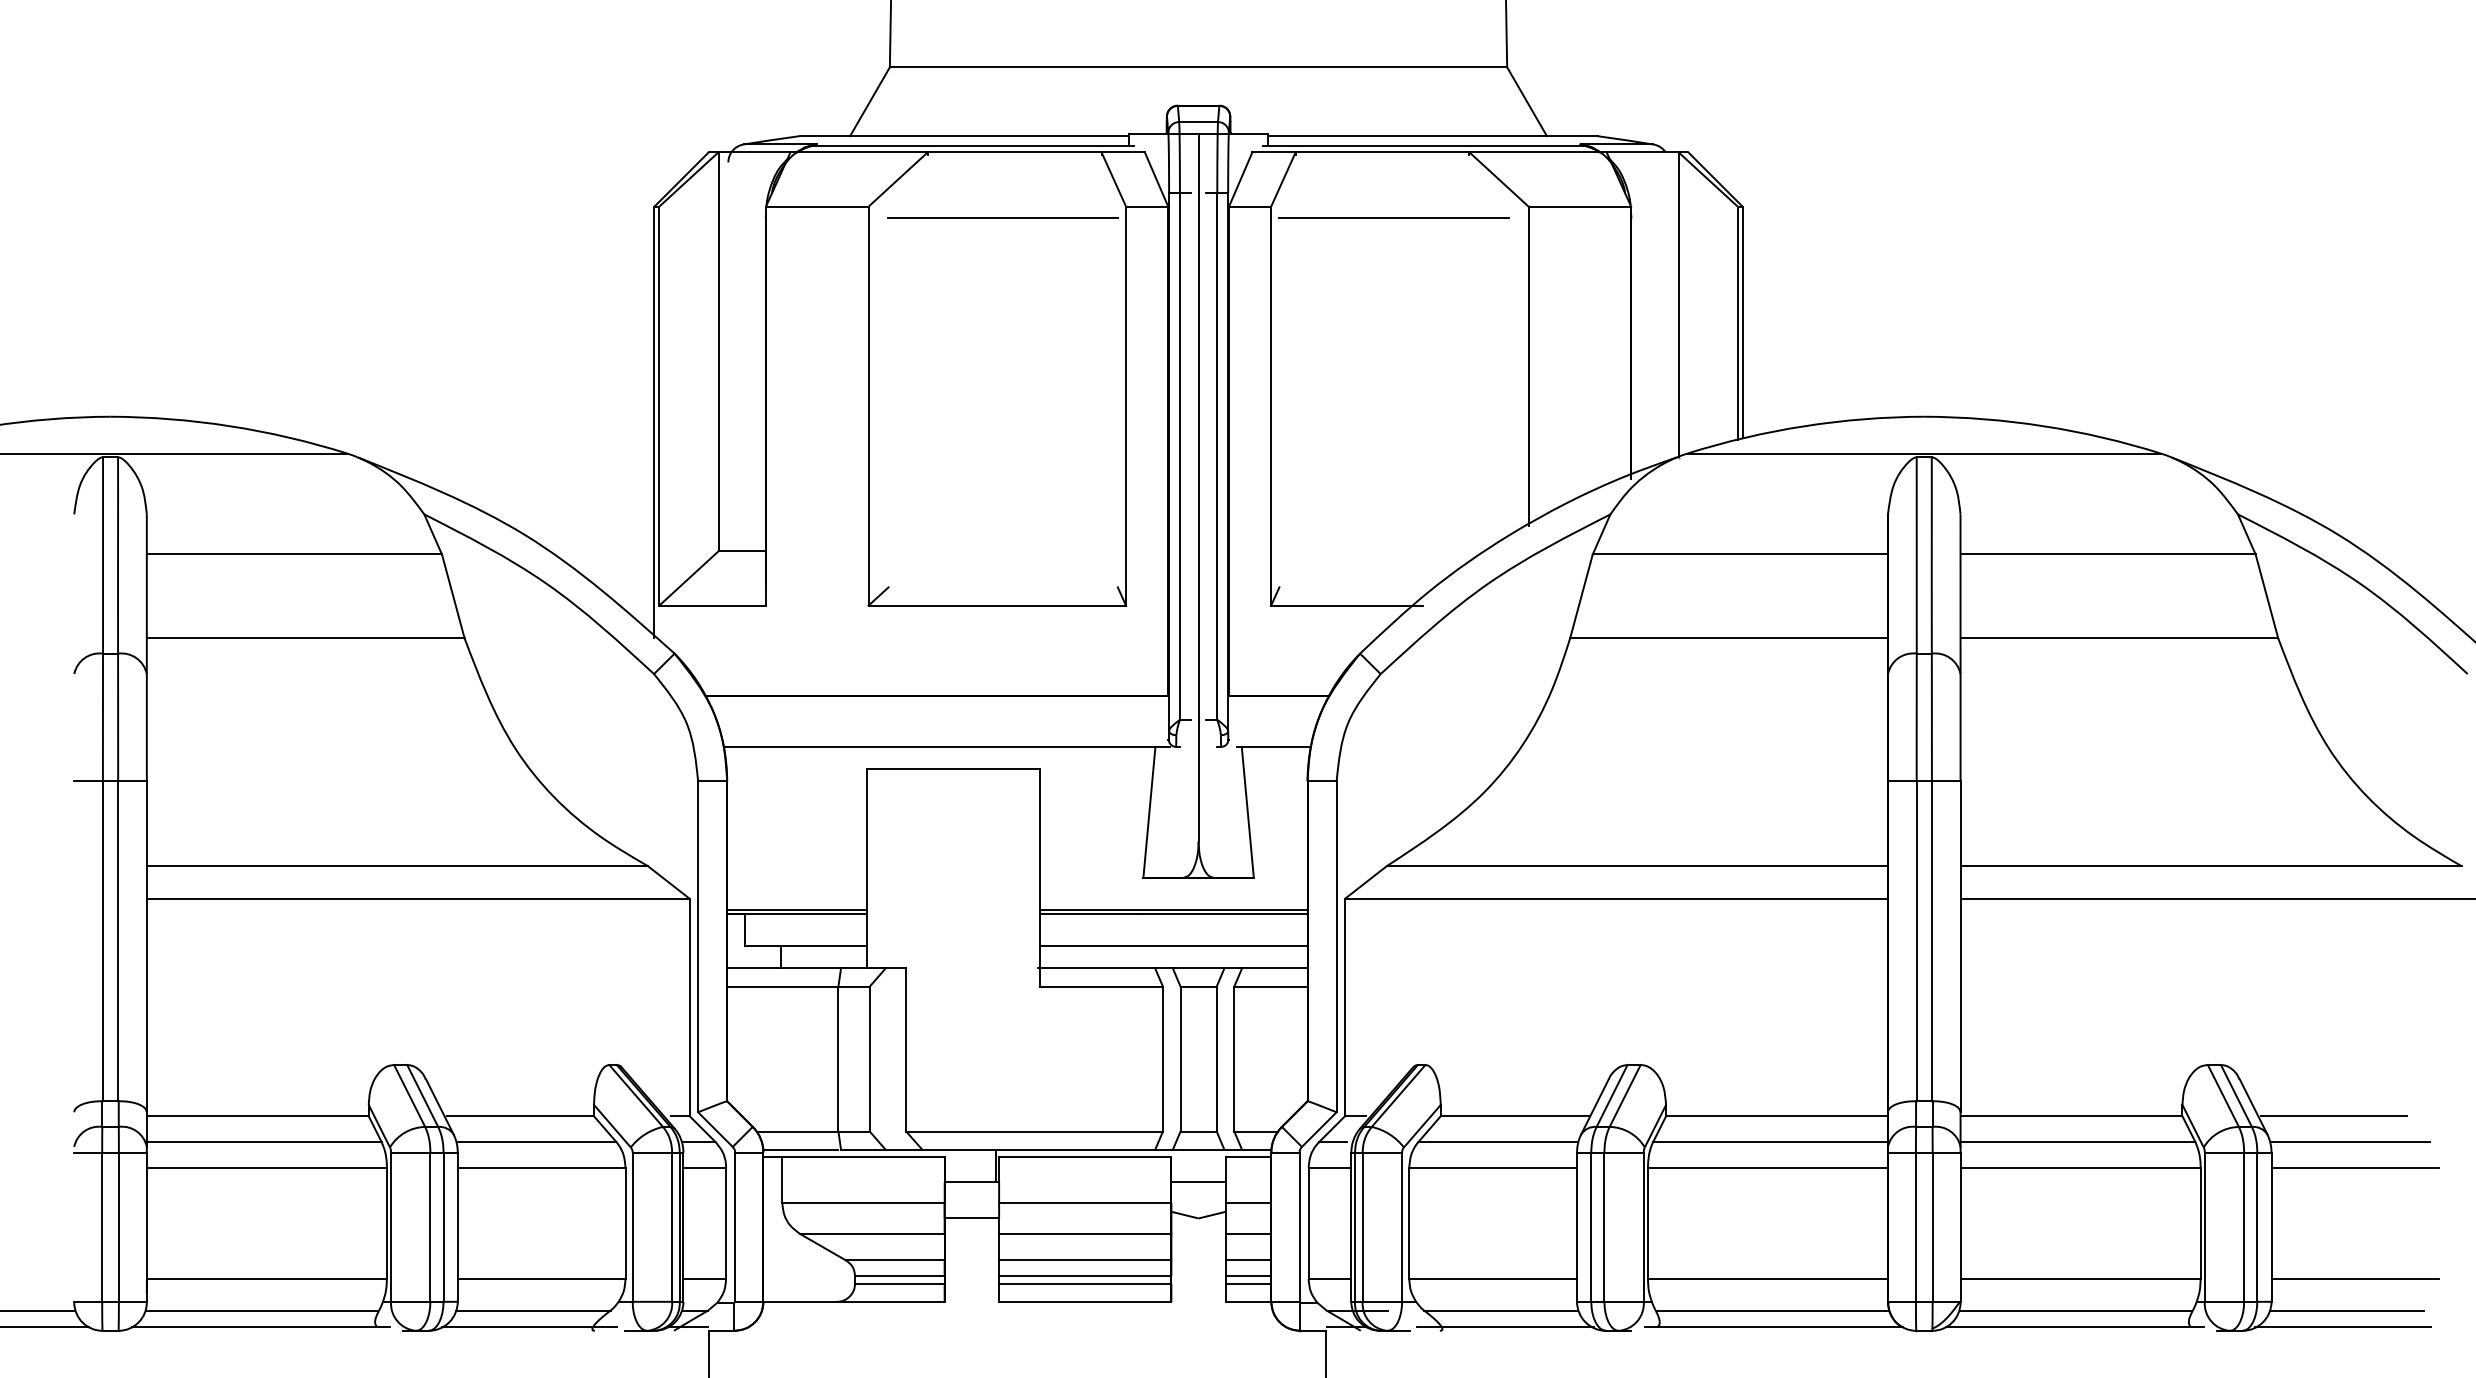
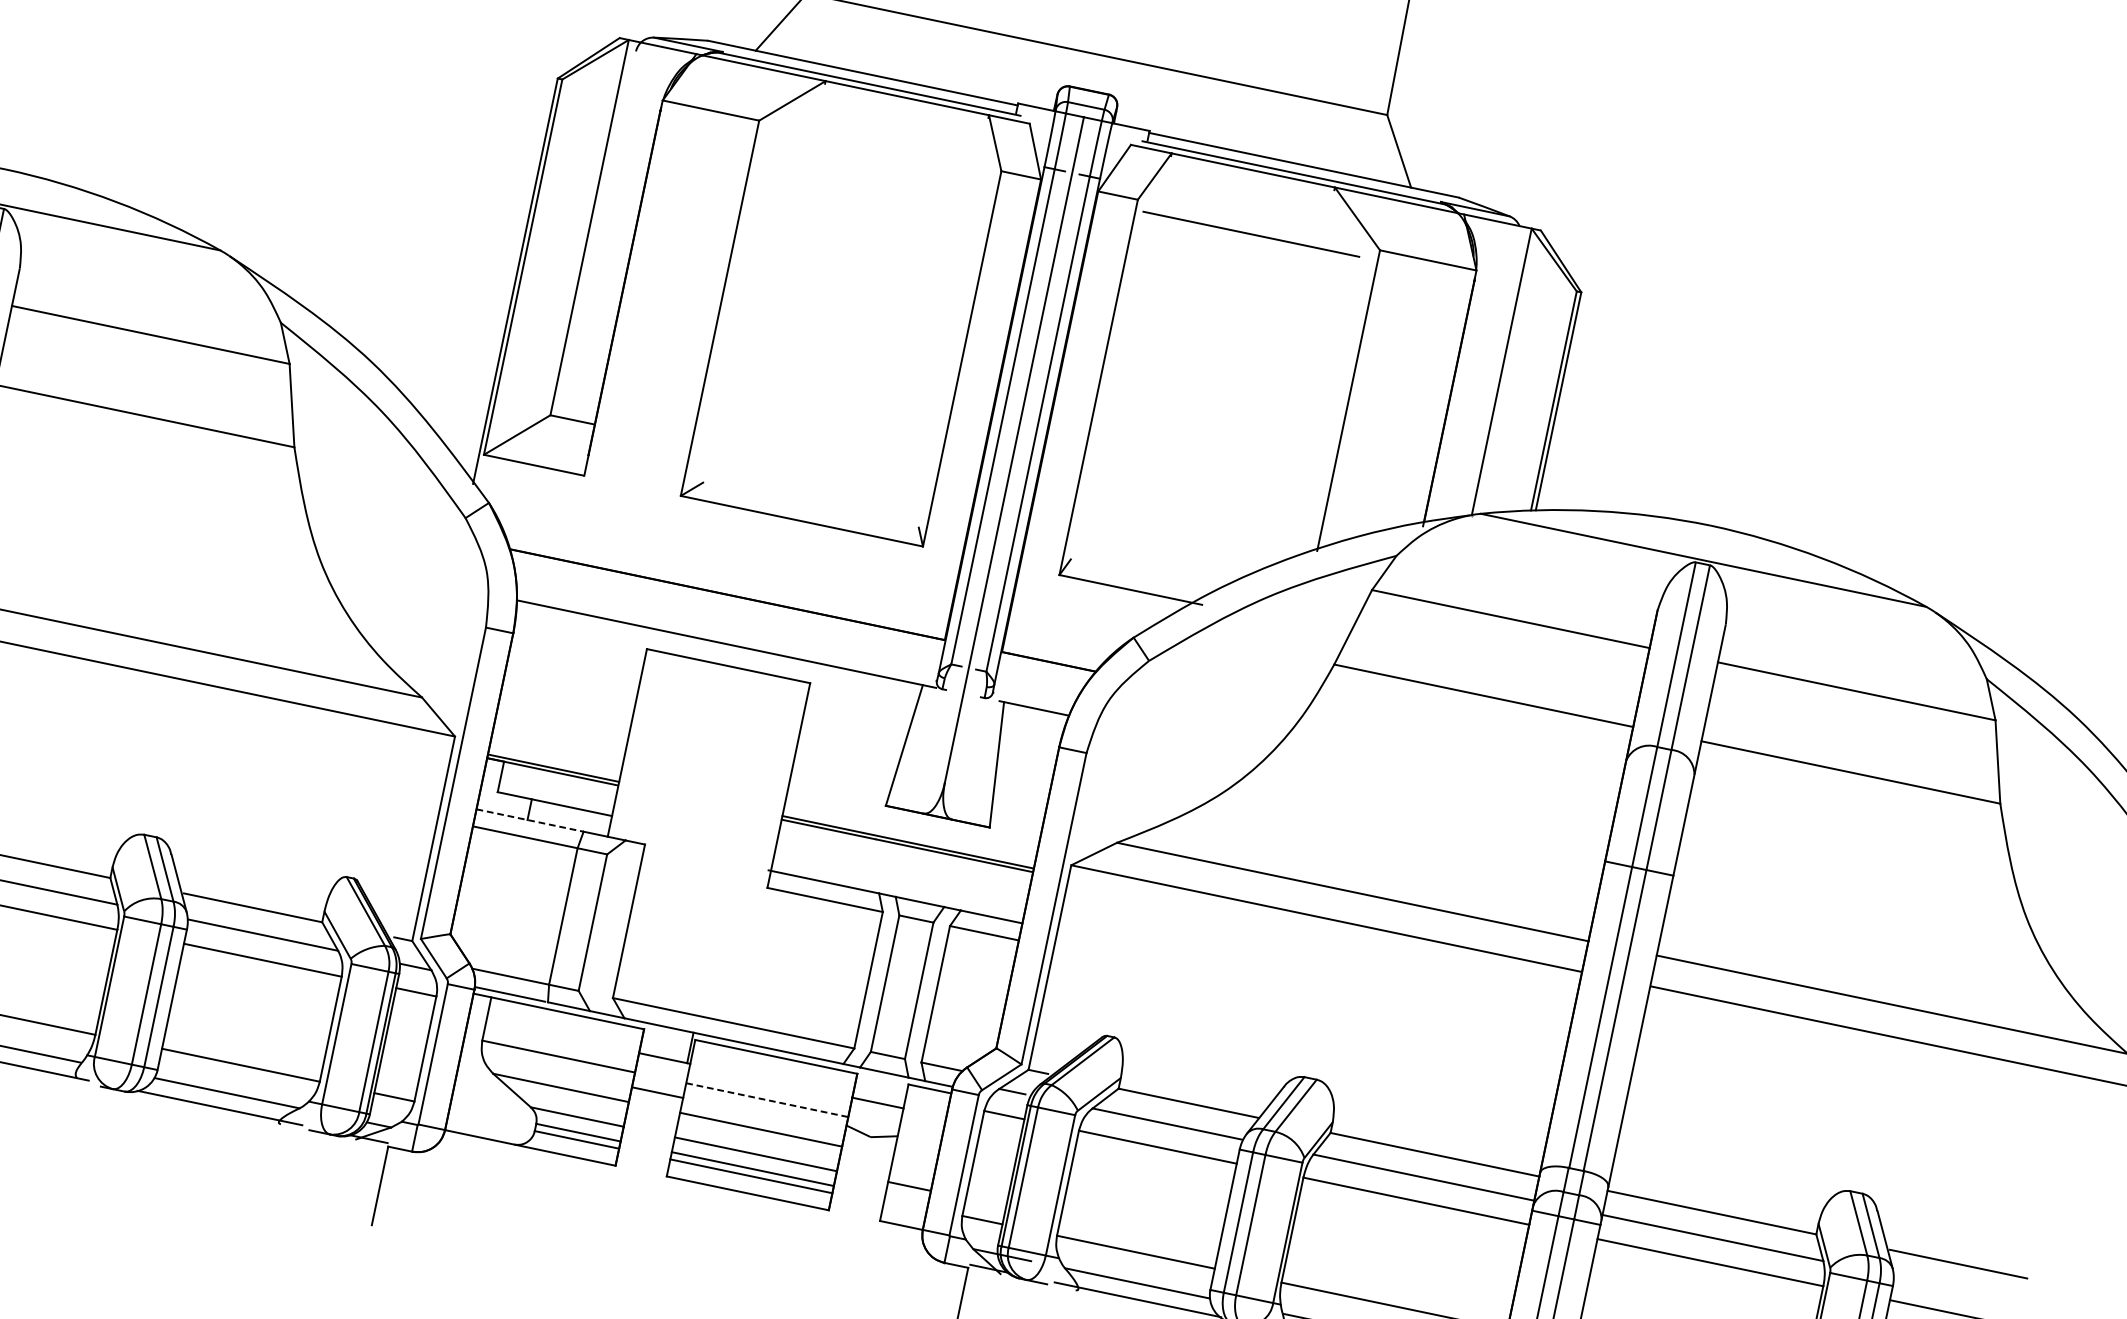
line: (1002, 217) -> (883, 157), removed
line: (1173, 946) -> (900, 876), removed
line: (784, 968) -> (530, 820), solid -> dashed
line: (2350, 1141) -> (1969, 1291), removed
line: (1085, 1202) -> (767, 1099), solid -> dashed
line: (1248, 1202) -> (920, 1131), removed
line: (1248, 1234) -> (914, 1162), removed
line: (1248, 1276) -> (906, 1201), removed
line: (1248, 1283) -> (904, 1208), removed

